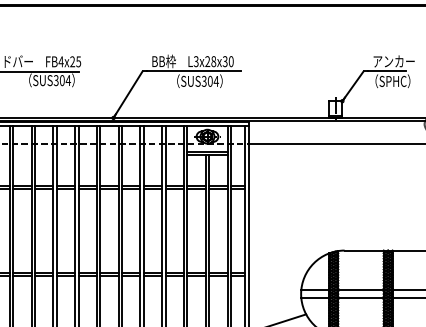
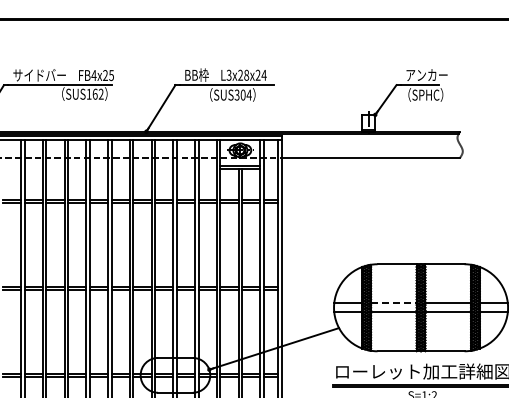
text: (227, 60) -> (260, 74), L3x28x30 -> L3x28x24
text: (61, 79) -> (94, 93), SUS304 -> SUS162
line: (360, 289) -> (393, 303), solid -> dashed

